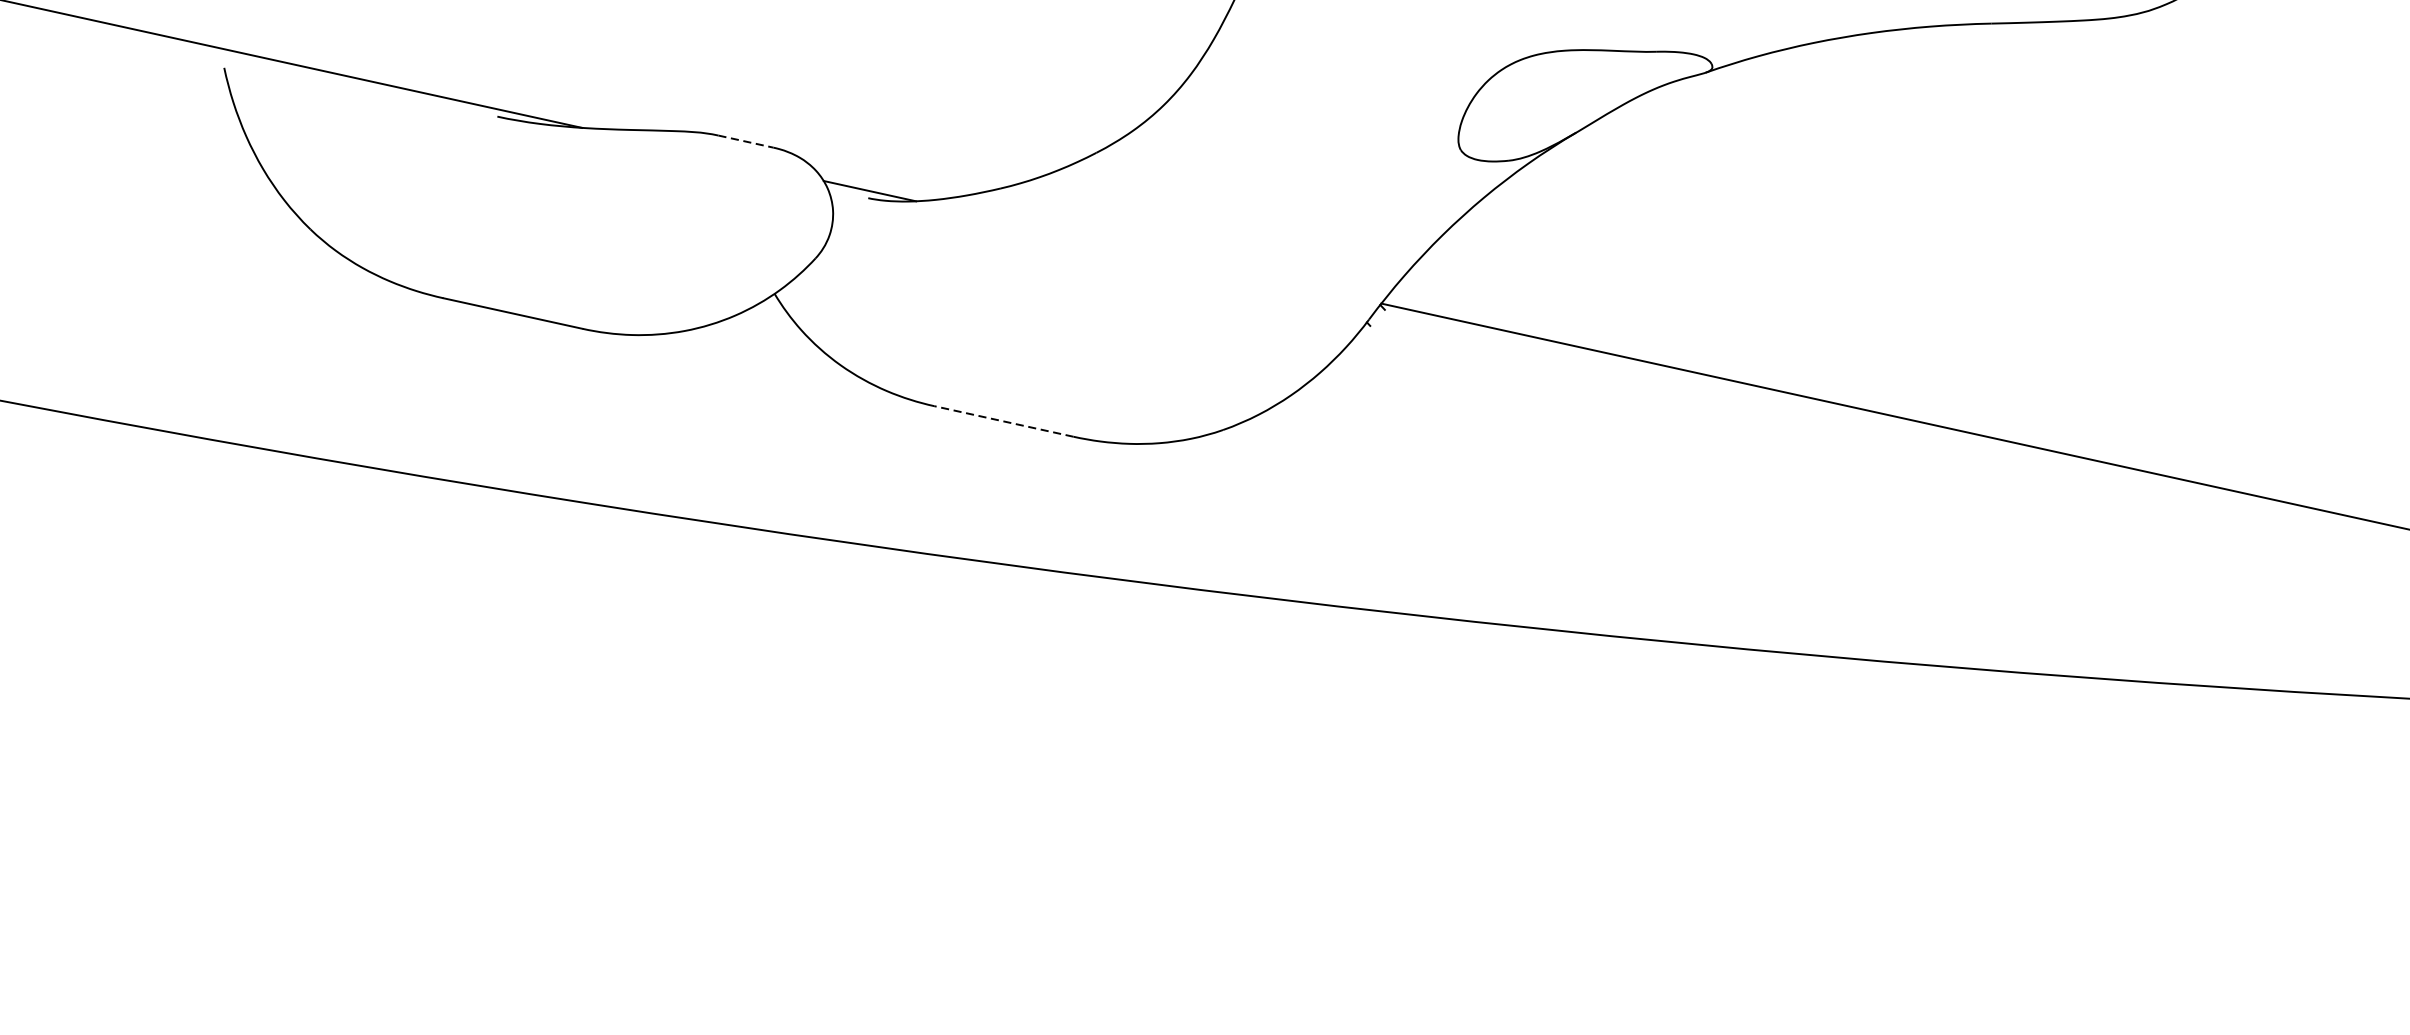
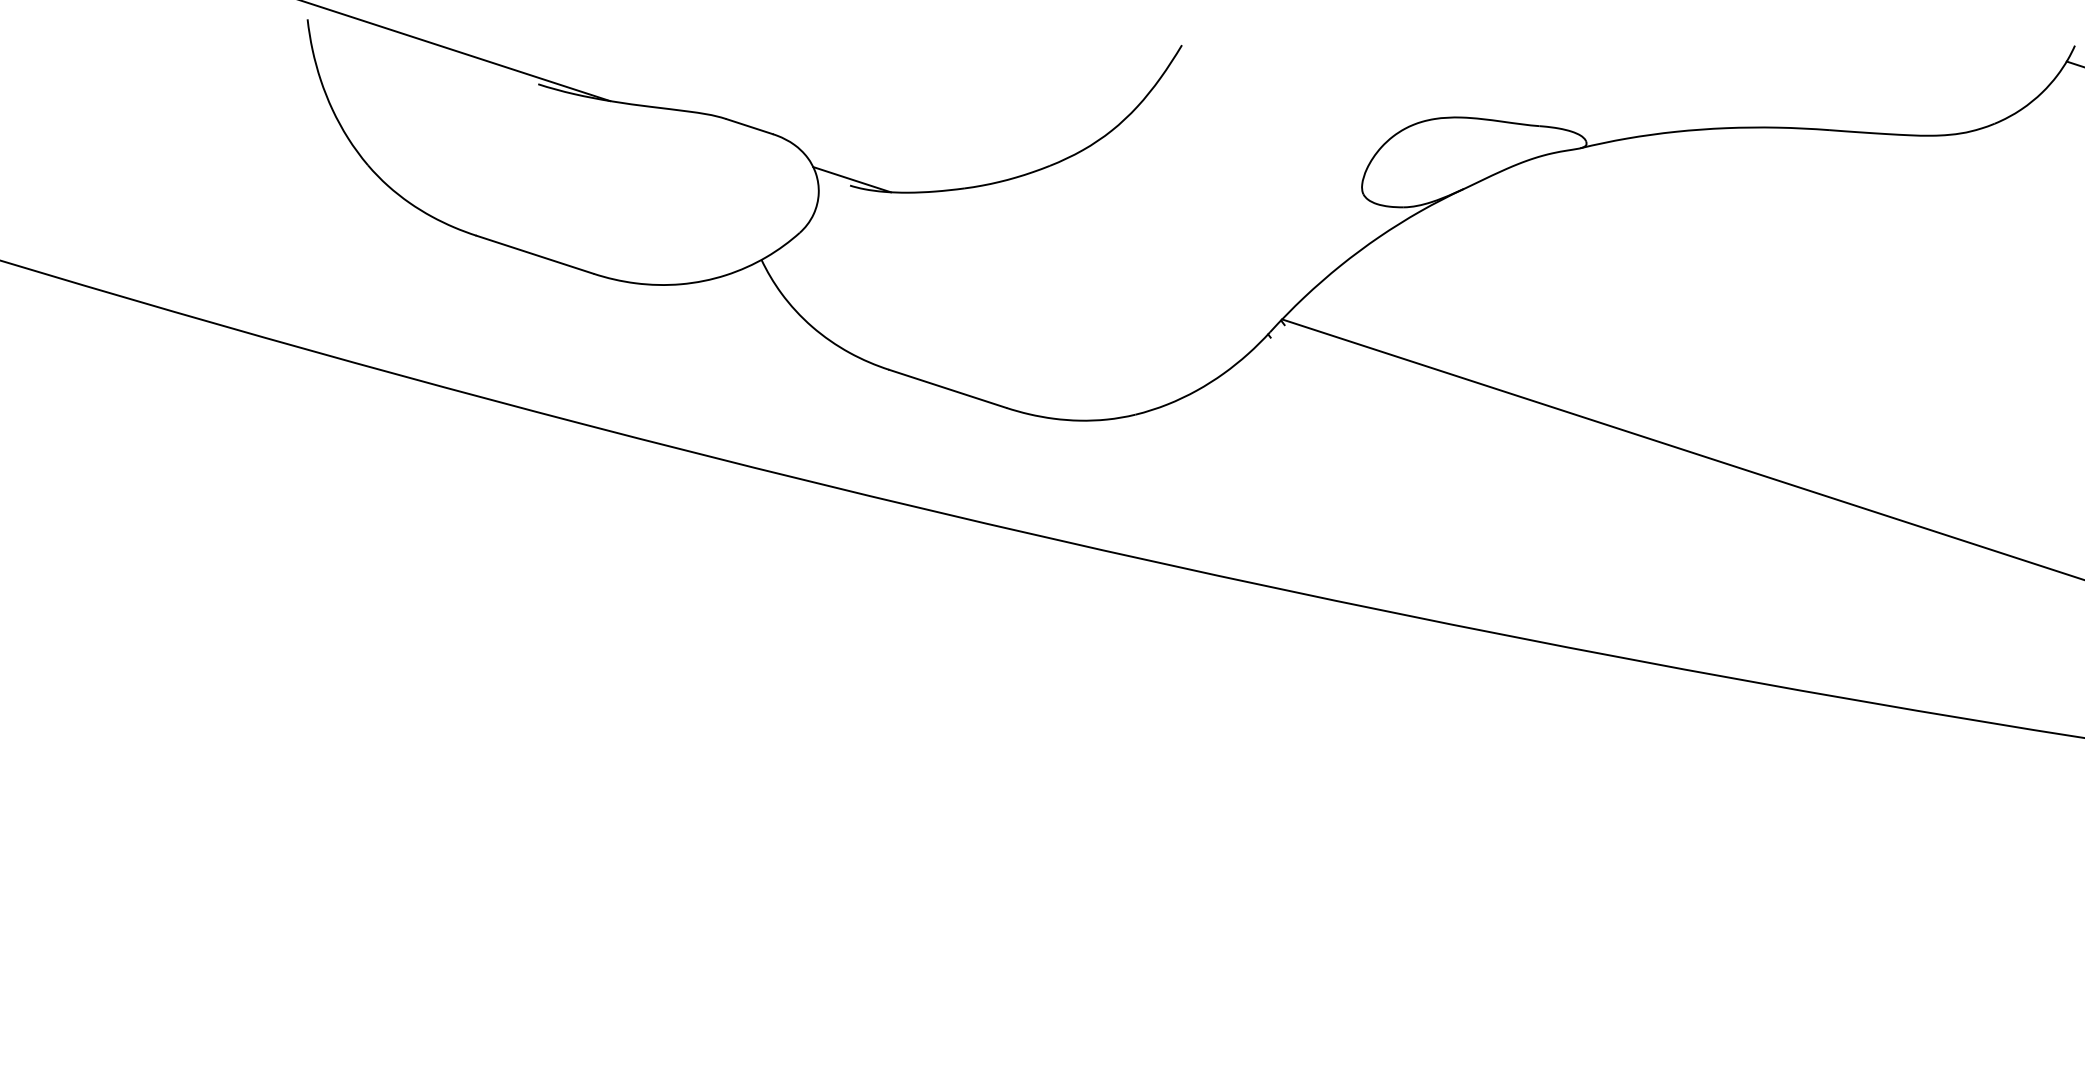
line: (746, 141) -> (750, 126), dashed -> solid
line: (1003, 421) -> (947, 388), dashed -> solid

